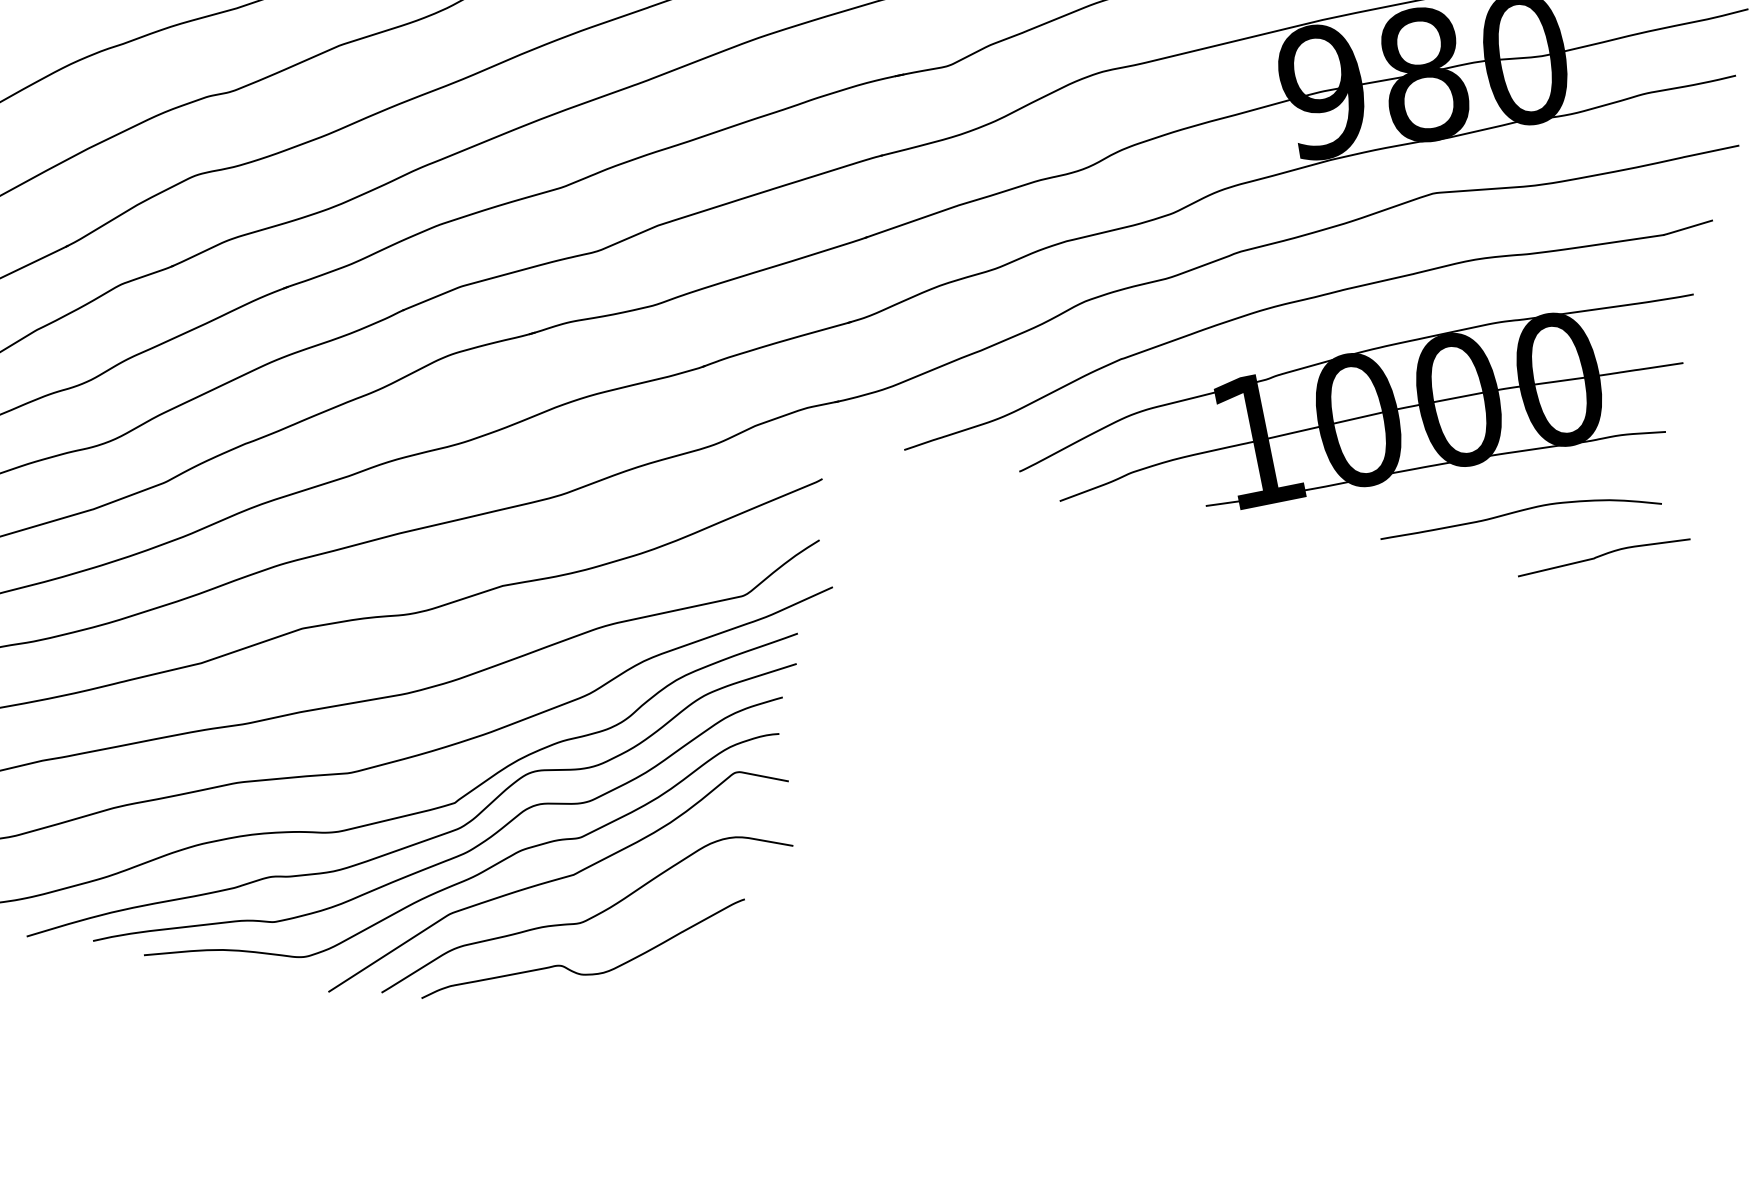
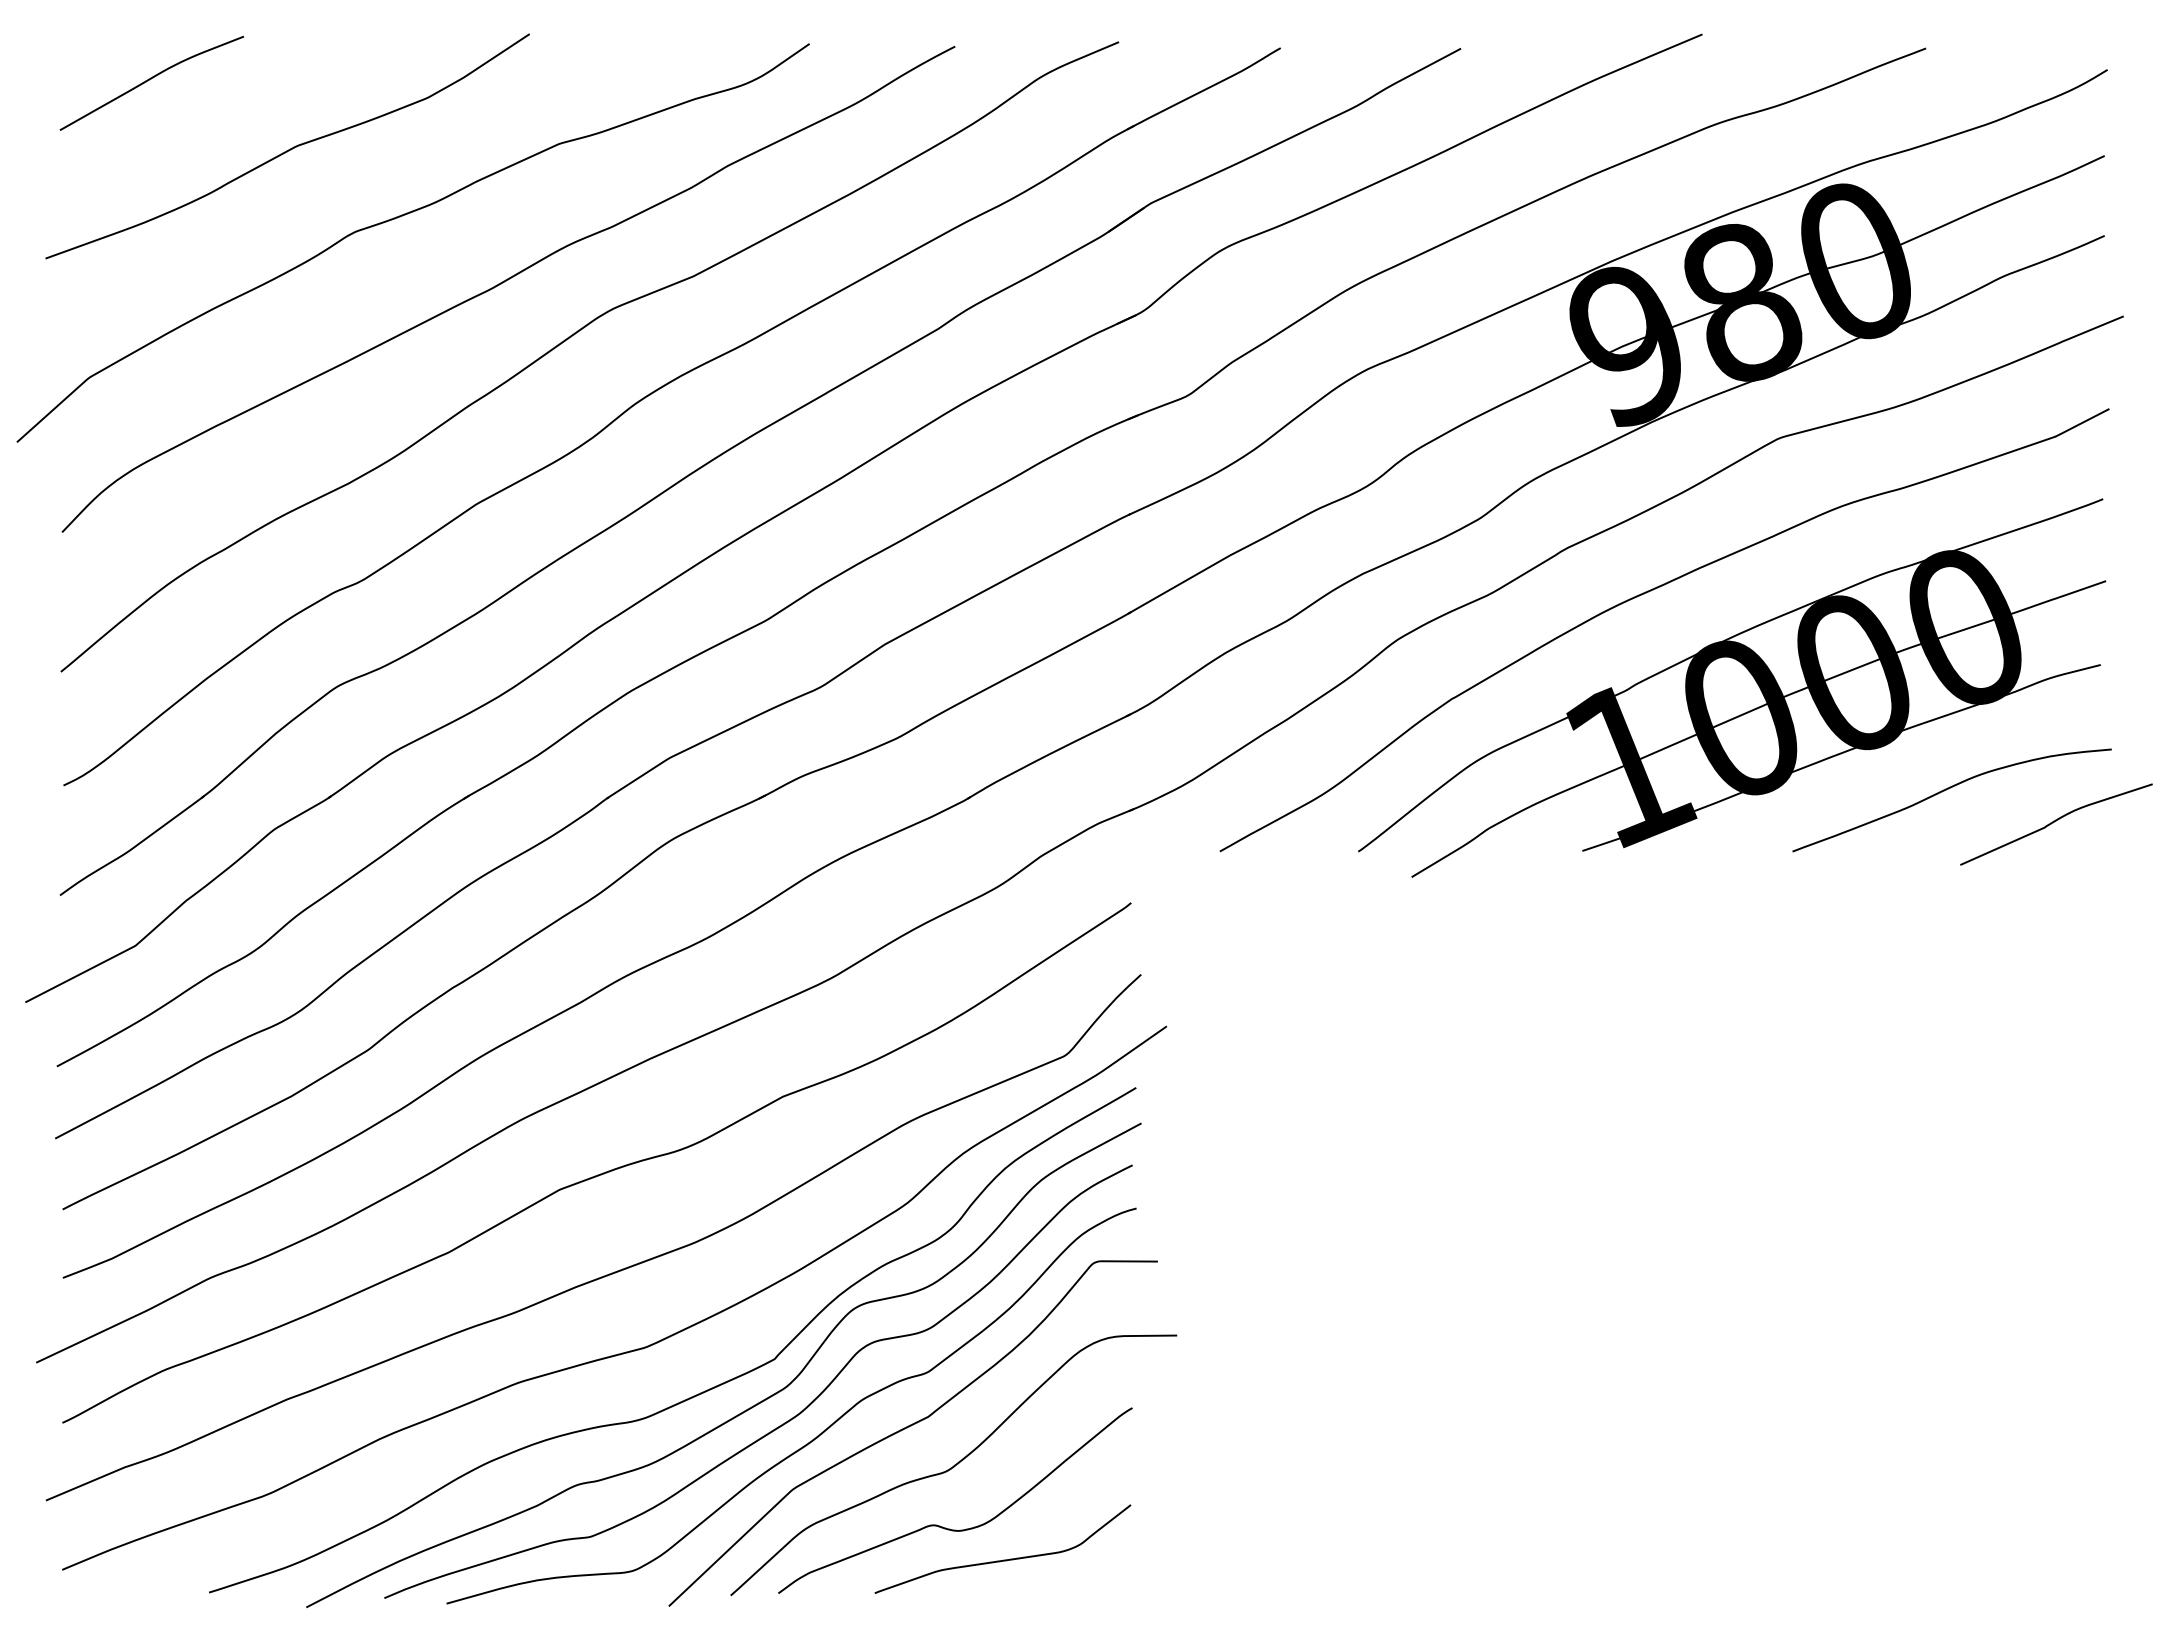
curve: (614, 1005) -> (1003, 1559), added

